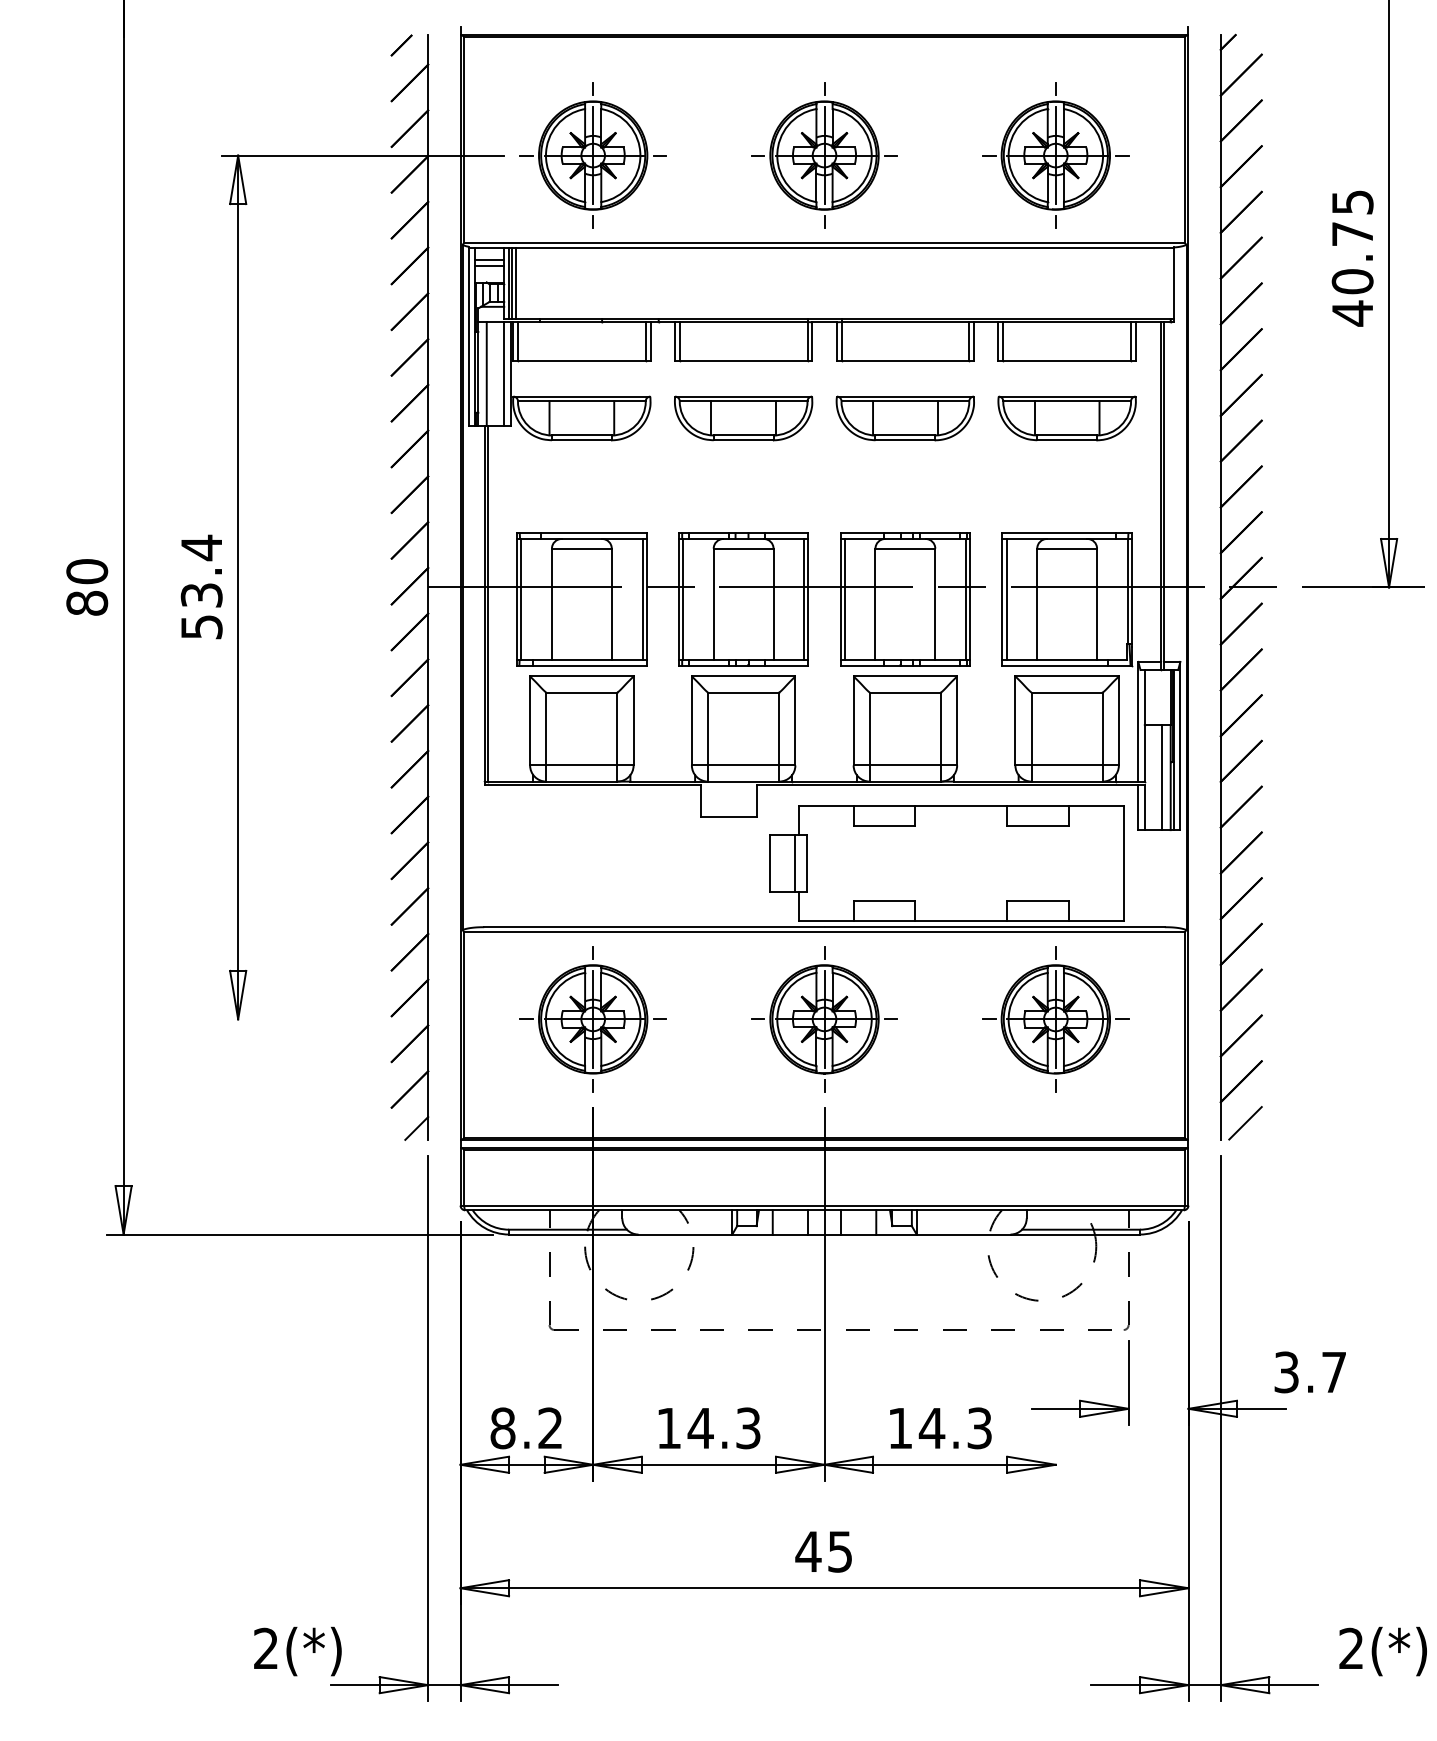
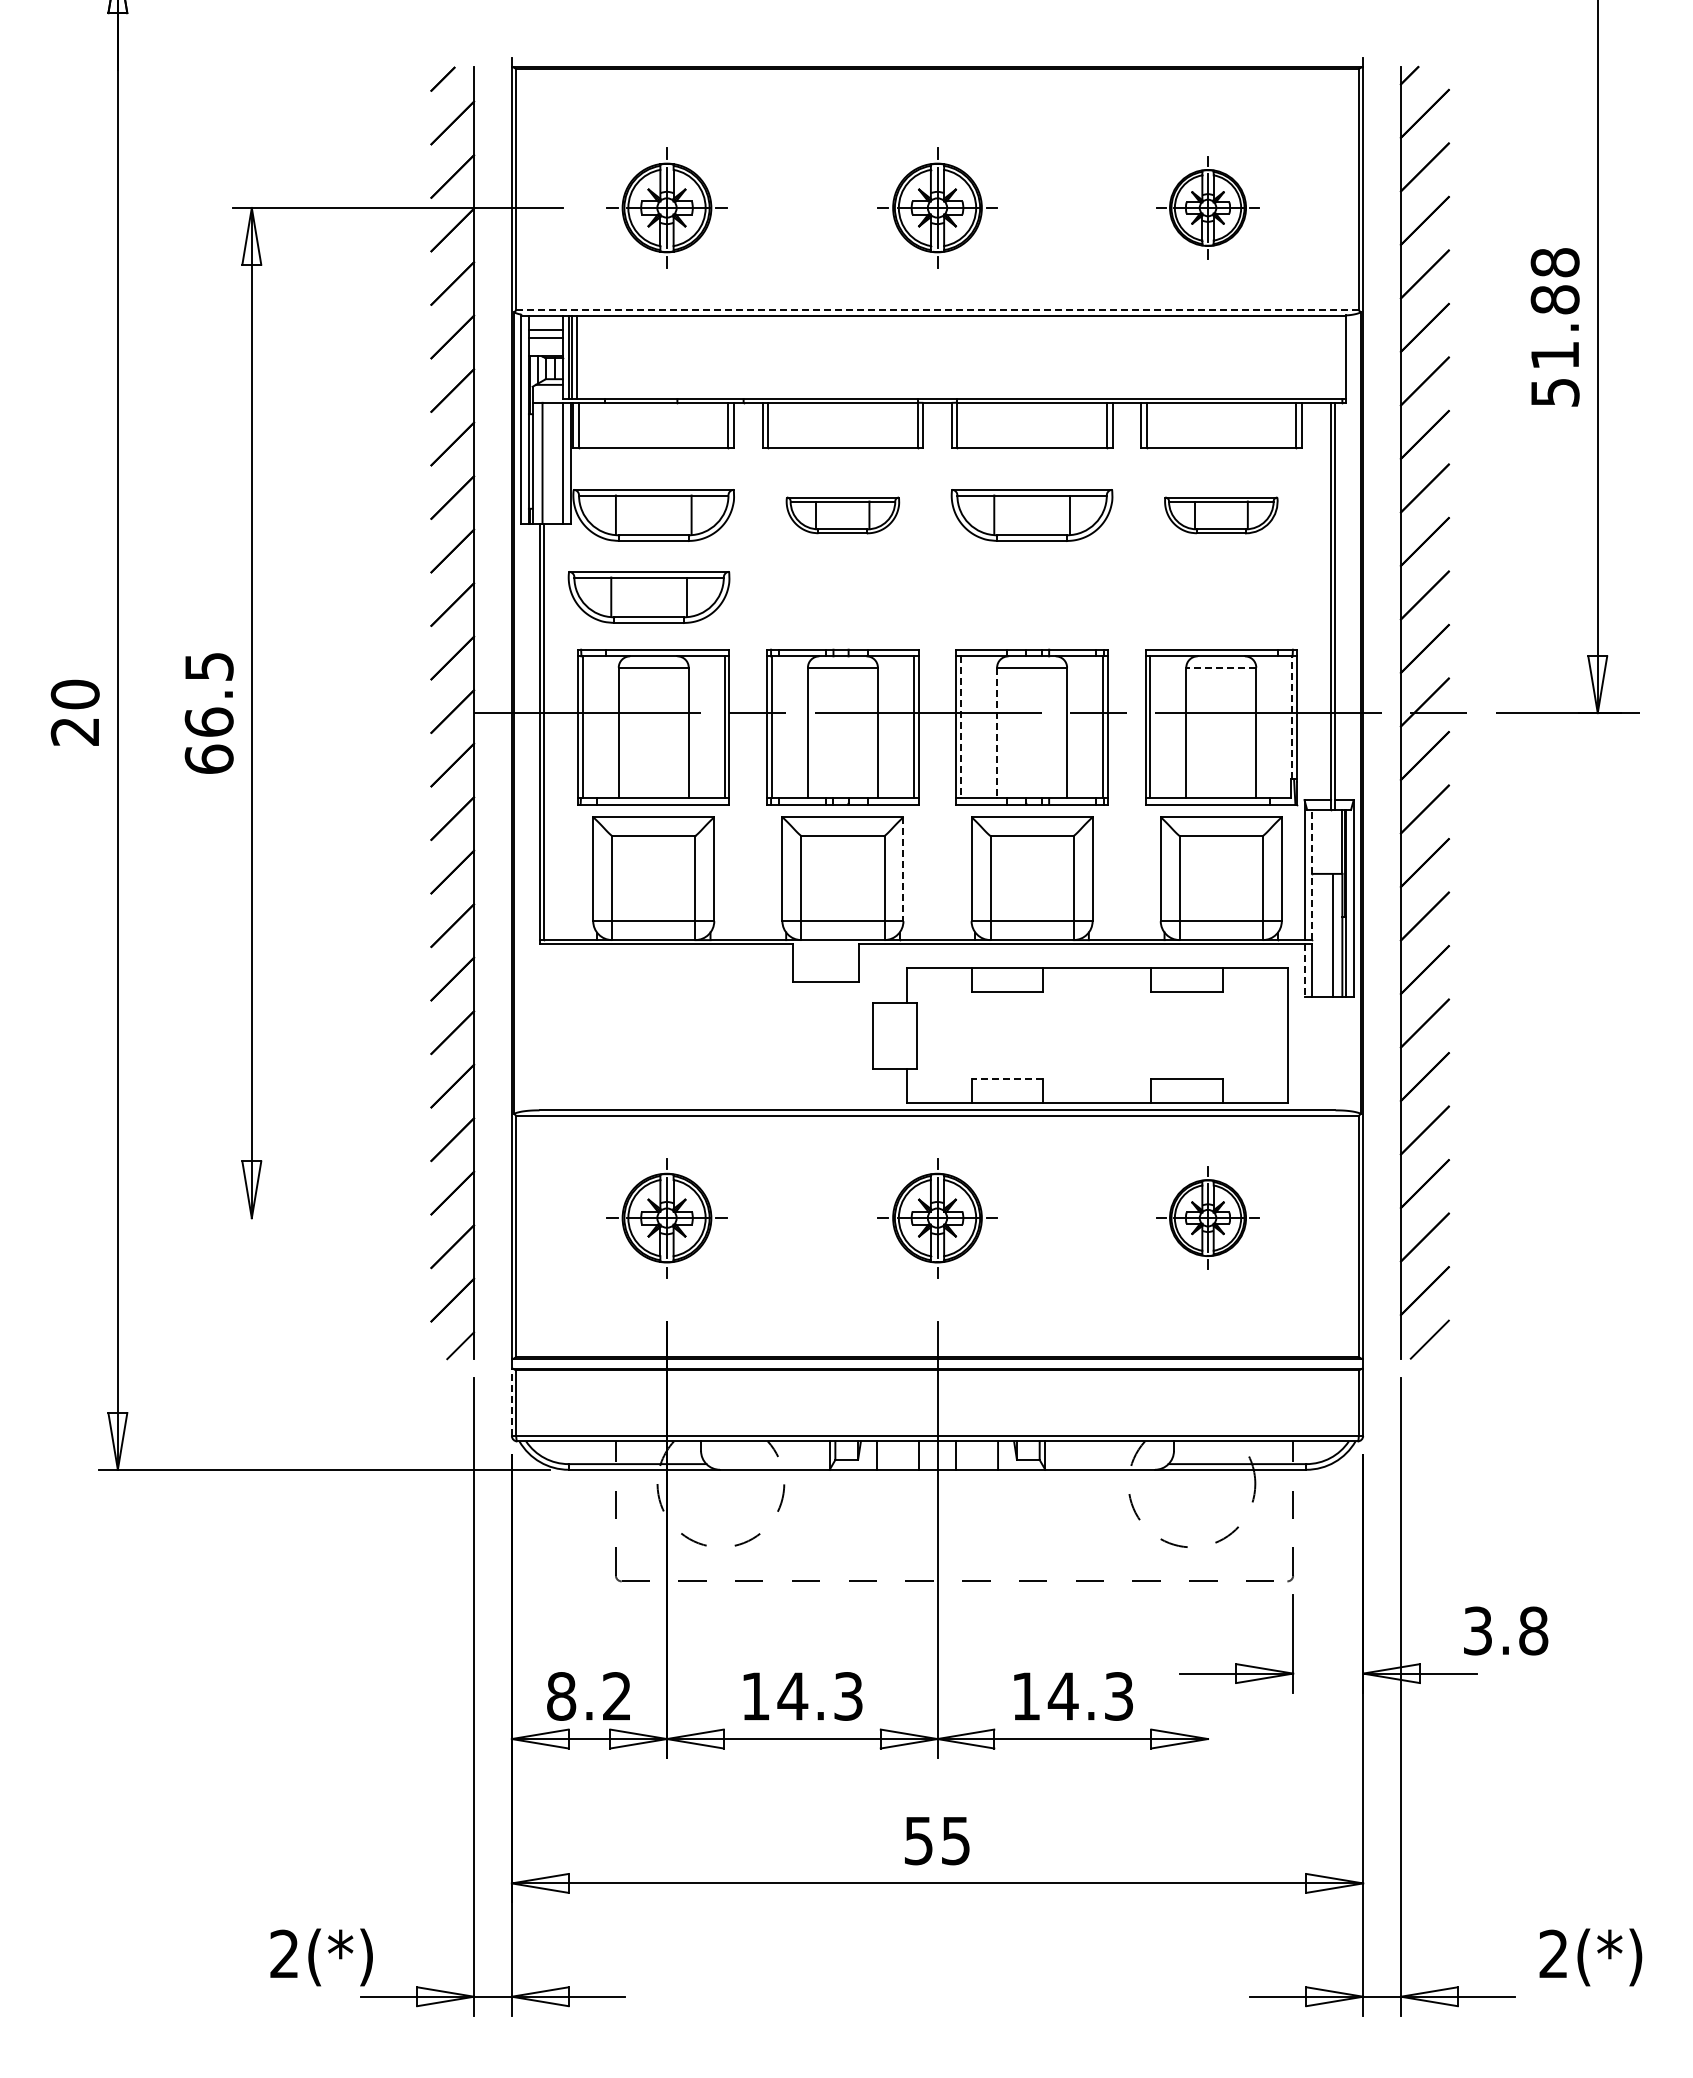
part: (592, 155) -> (666, 207), size x0.7
part: (824, 155) -> (937, 207), size x0.7
part: (1055, 155) -> (1207, 207), size x0.6
line: (825, 243) -> (938, 310), solid -> dashed
text: (1352, 258) -> (1554, 328), 40.75 -> 51.88
part: (743, 418) -> (842, 515), size x0.7
part: (1067, 418) -> (1221, 515), size x0.7
part: (577, 488) -> (648, 597), added
line: (1067, 548) -> (1221, 667), solid -> dashed
text: (201, 586) -> (208, 712), 53.4 -> 66.5
line: (1128, 591) -> (1292, 717), solid -> dashed
line: (845, 599) -> (961, 727), solid -> dashed
text: (86, 603) -> (74, 731), 80 -> 20
line: (875, 604) -> (997, 733), solid -> dashed
line: (795, 721) -> (903, 869), solid -> dashed
line: (1145, 725) -> (1312, 874), solid -> dashed
line: (1138, 807) -> (1304, 970), solid -> dashed
line: (795, 863) -> (903, 1035), removed
line: (884, 900) -> (1007, 1079), solid -> dashed
part: (592, 1018) -> (666, 1217), size x0.7
part: (824, 1018) -> (937, 1217), size x0.7
part: (1055, 1018) -> (1207, 1217), size x0.6
line: (460, 1177) -> (511, 1402), solid -> dashed
text: (1334, 1371) -> (1533, 1630), 3.7 -> 3.8
text: (808, 1552) -> (918, 1841), 45 -> 55

